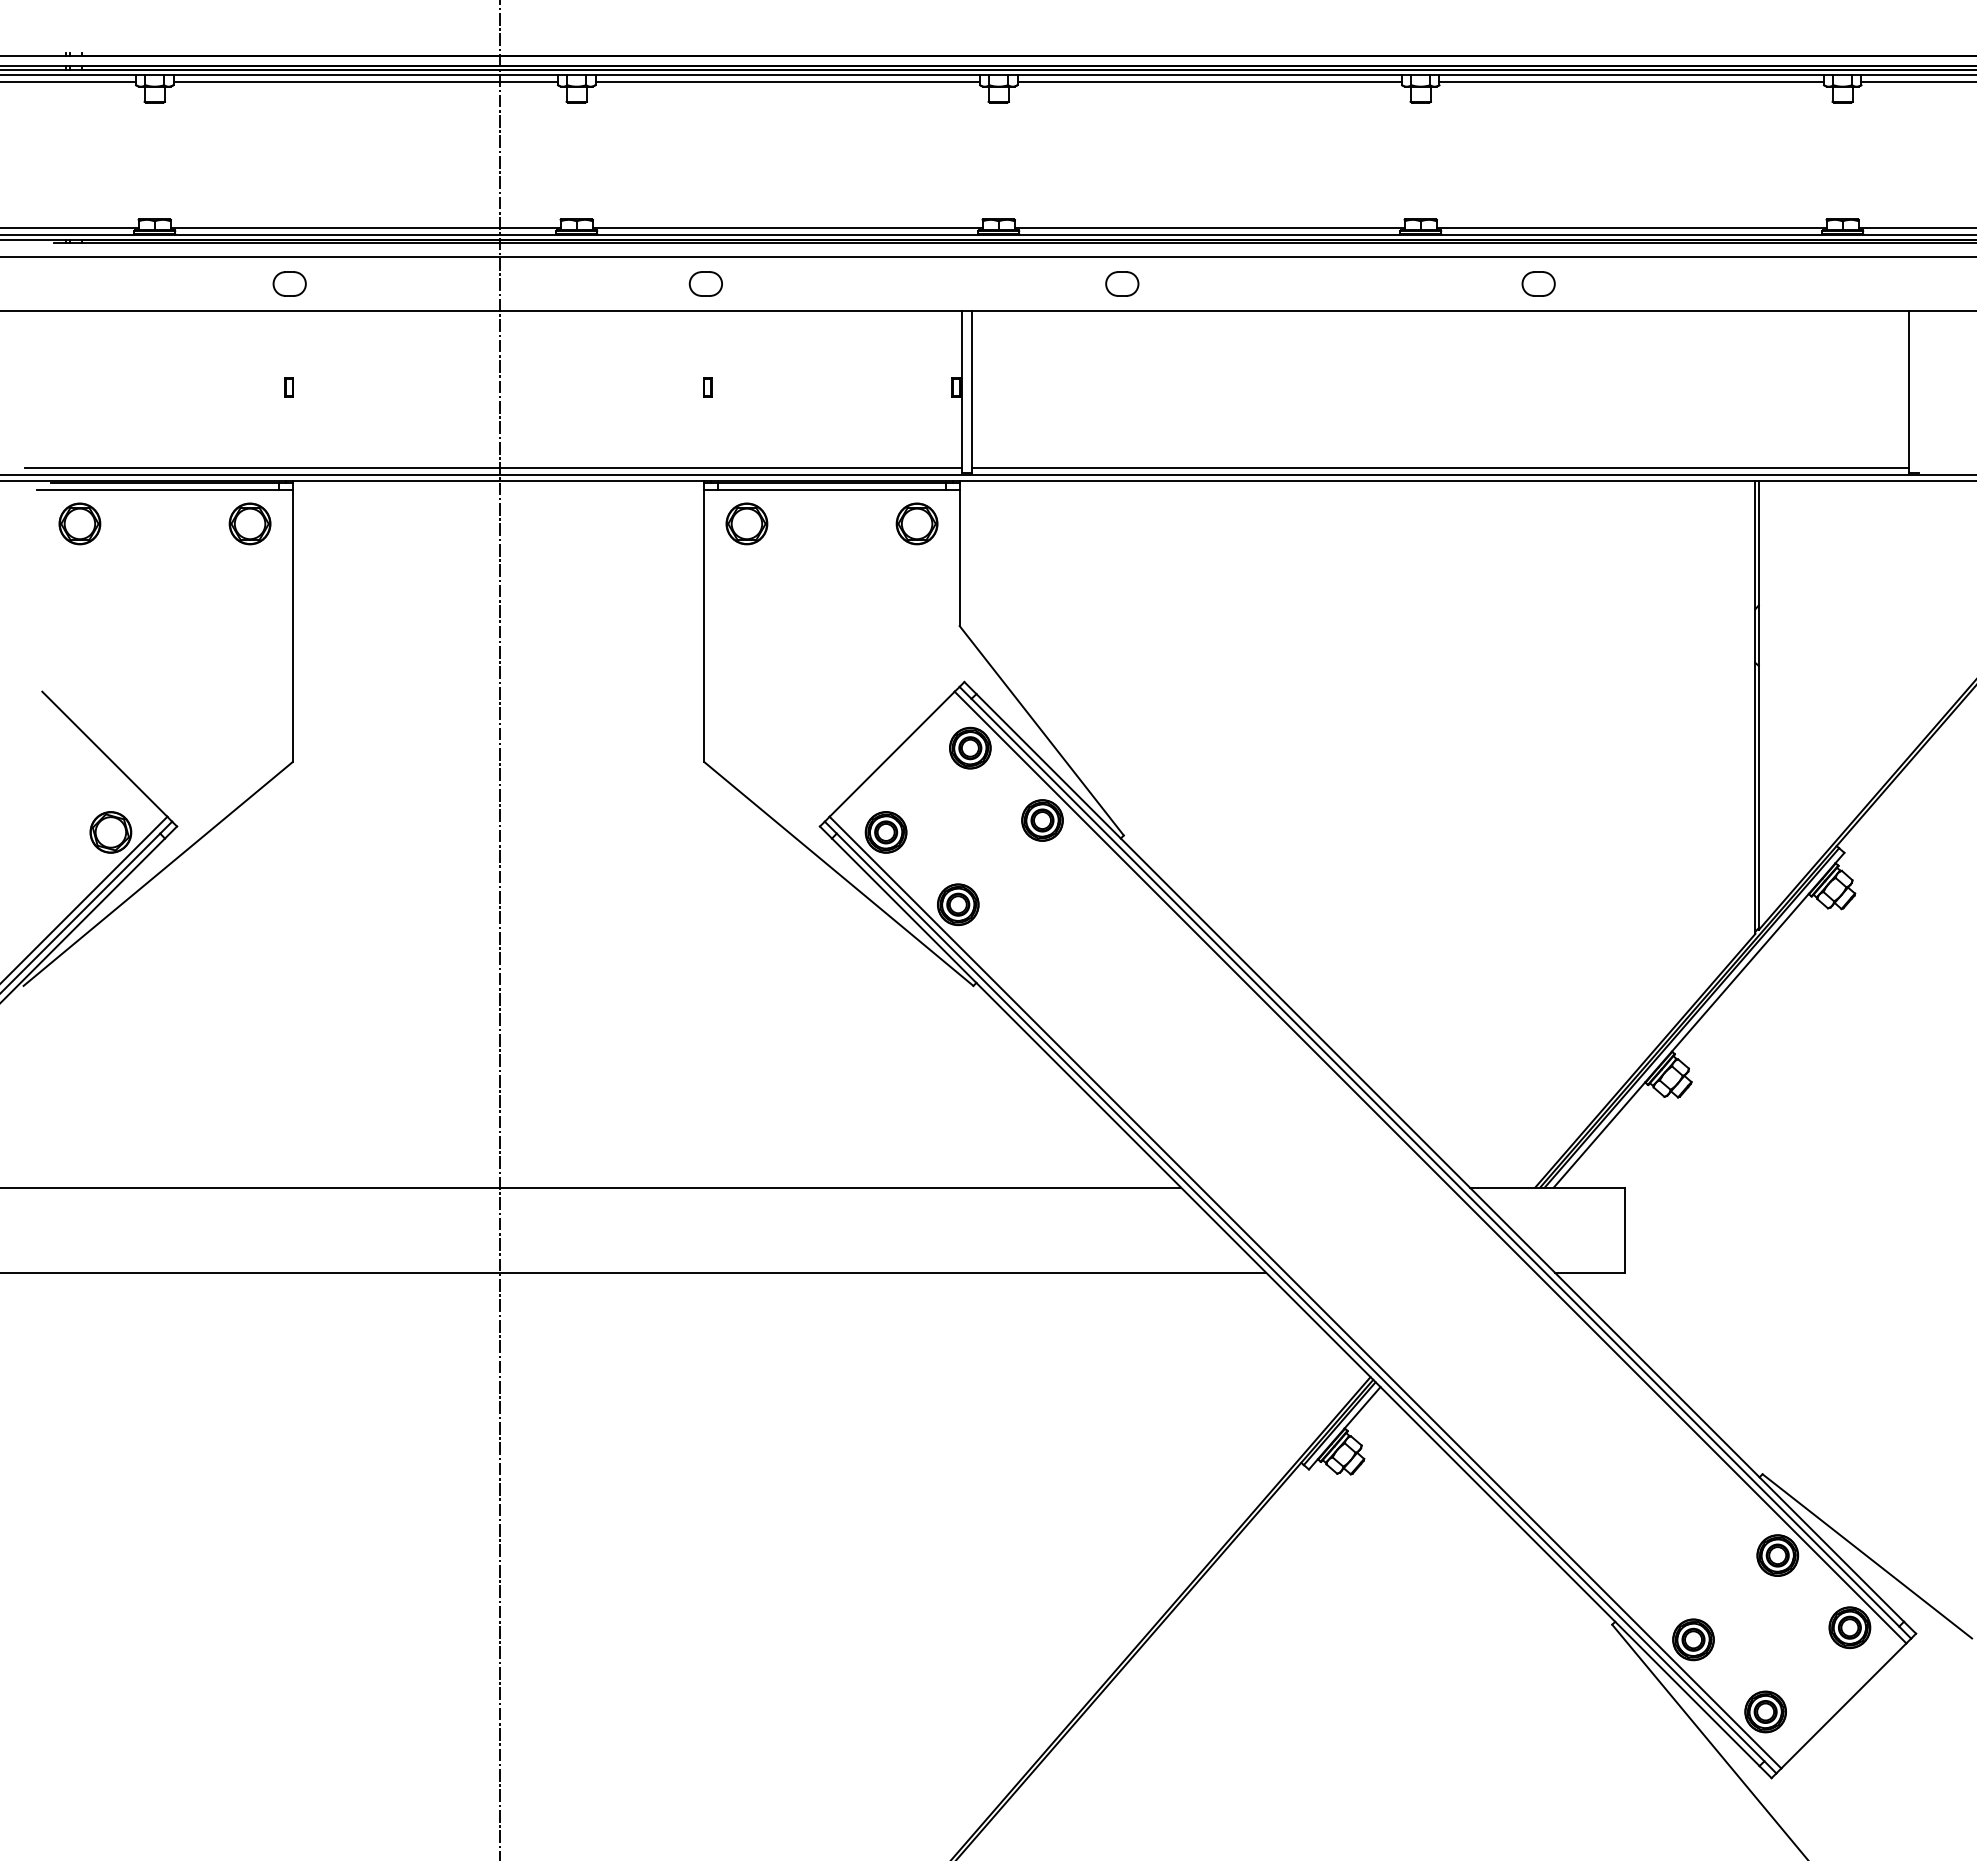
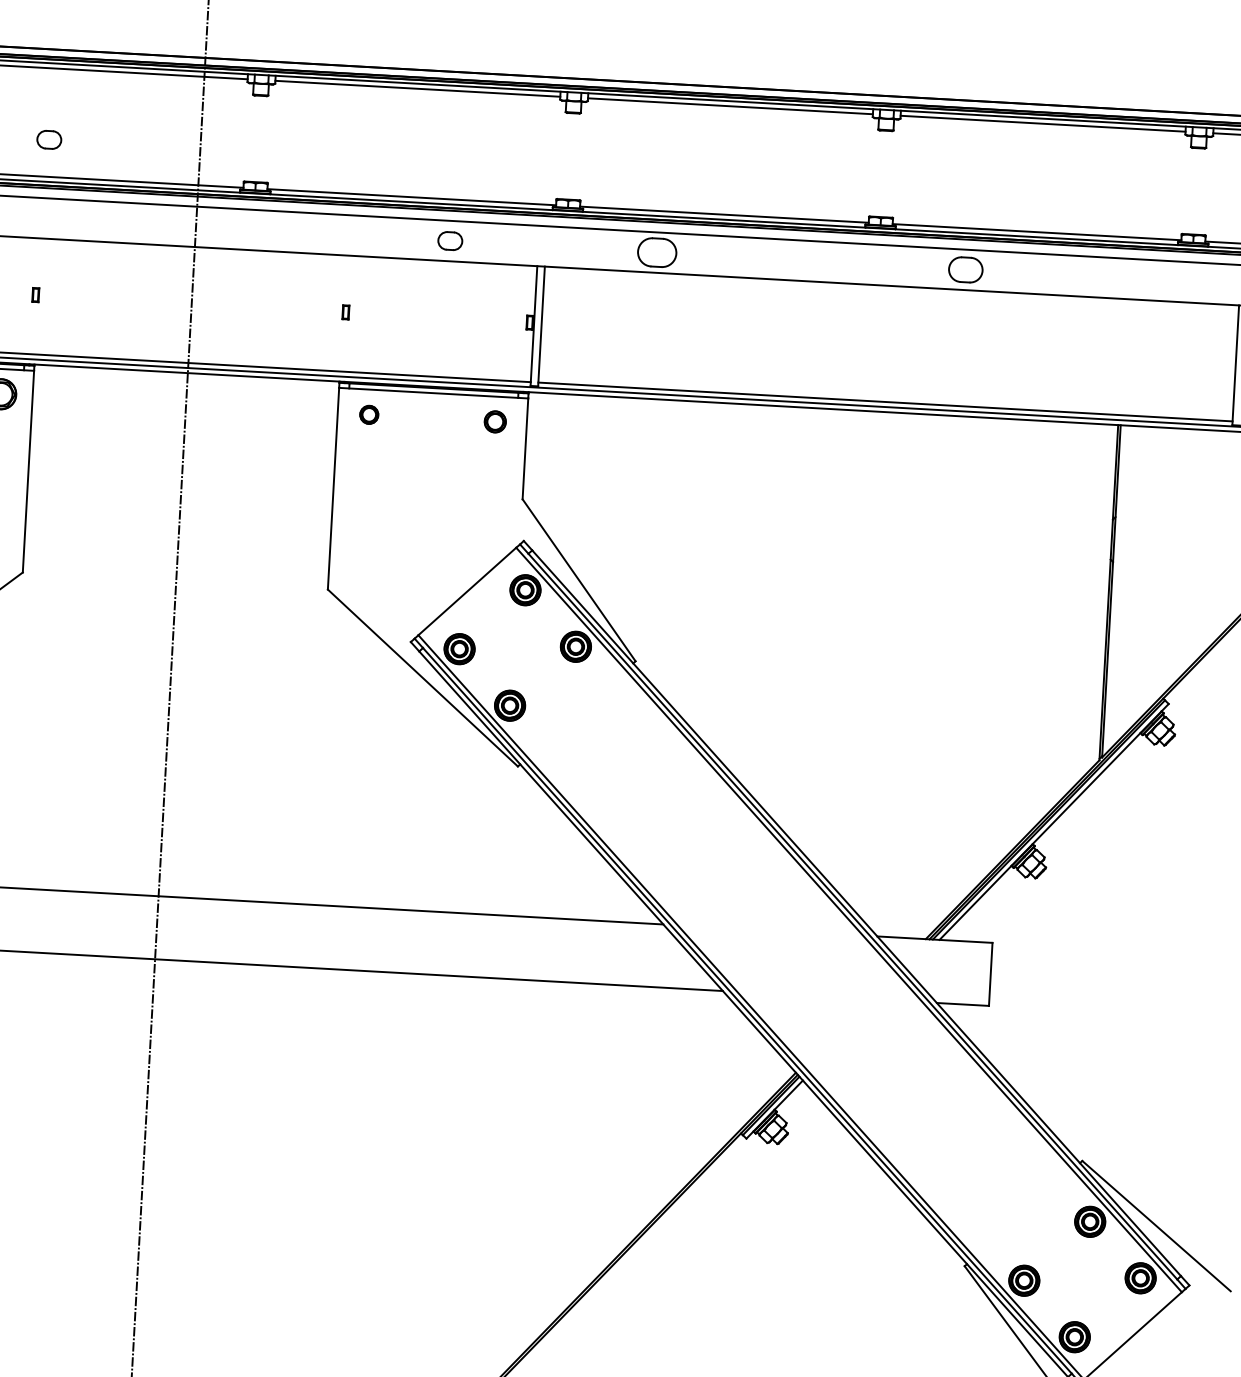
part: (289, 283) -> (49, 139), moved
part: (705, 283) -> (450, 240), moved
part: (1122, 283) -> (657, 252), size x1.6
part: (1538, 283) -> (965, 269), size x1.4
part: (746, 523) -> (368, 414), size x0.6
part: (916, 523) -> (494, 421), size x0.7

